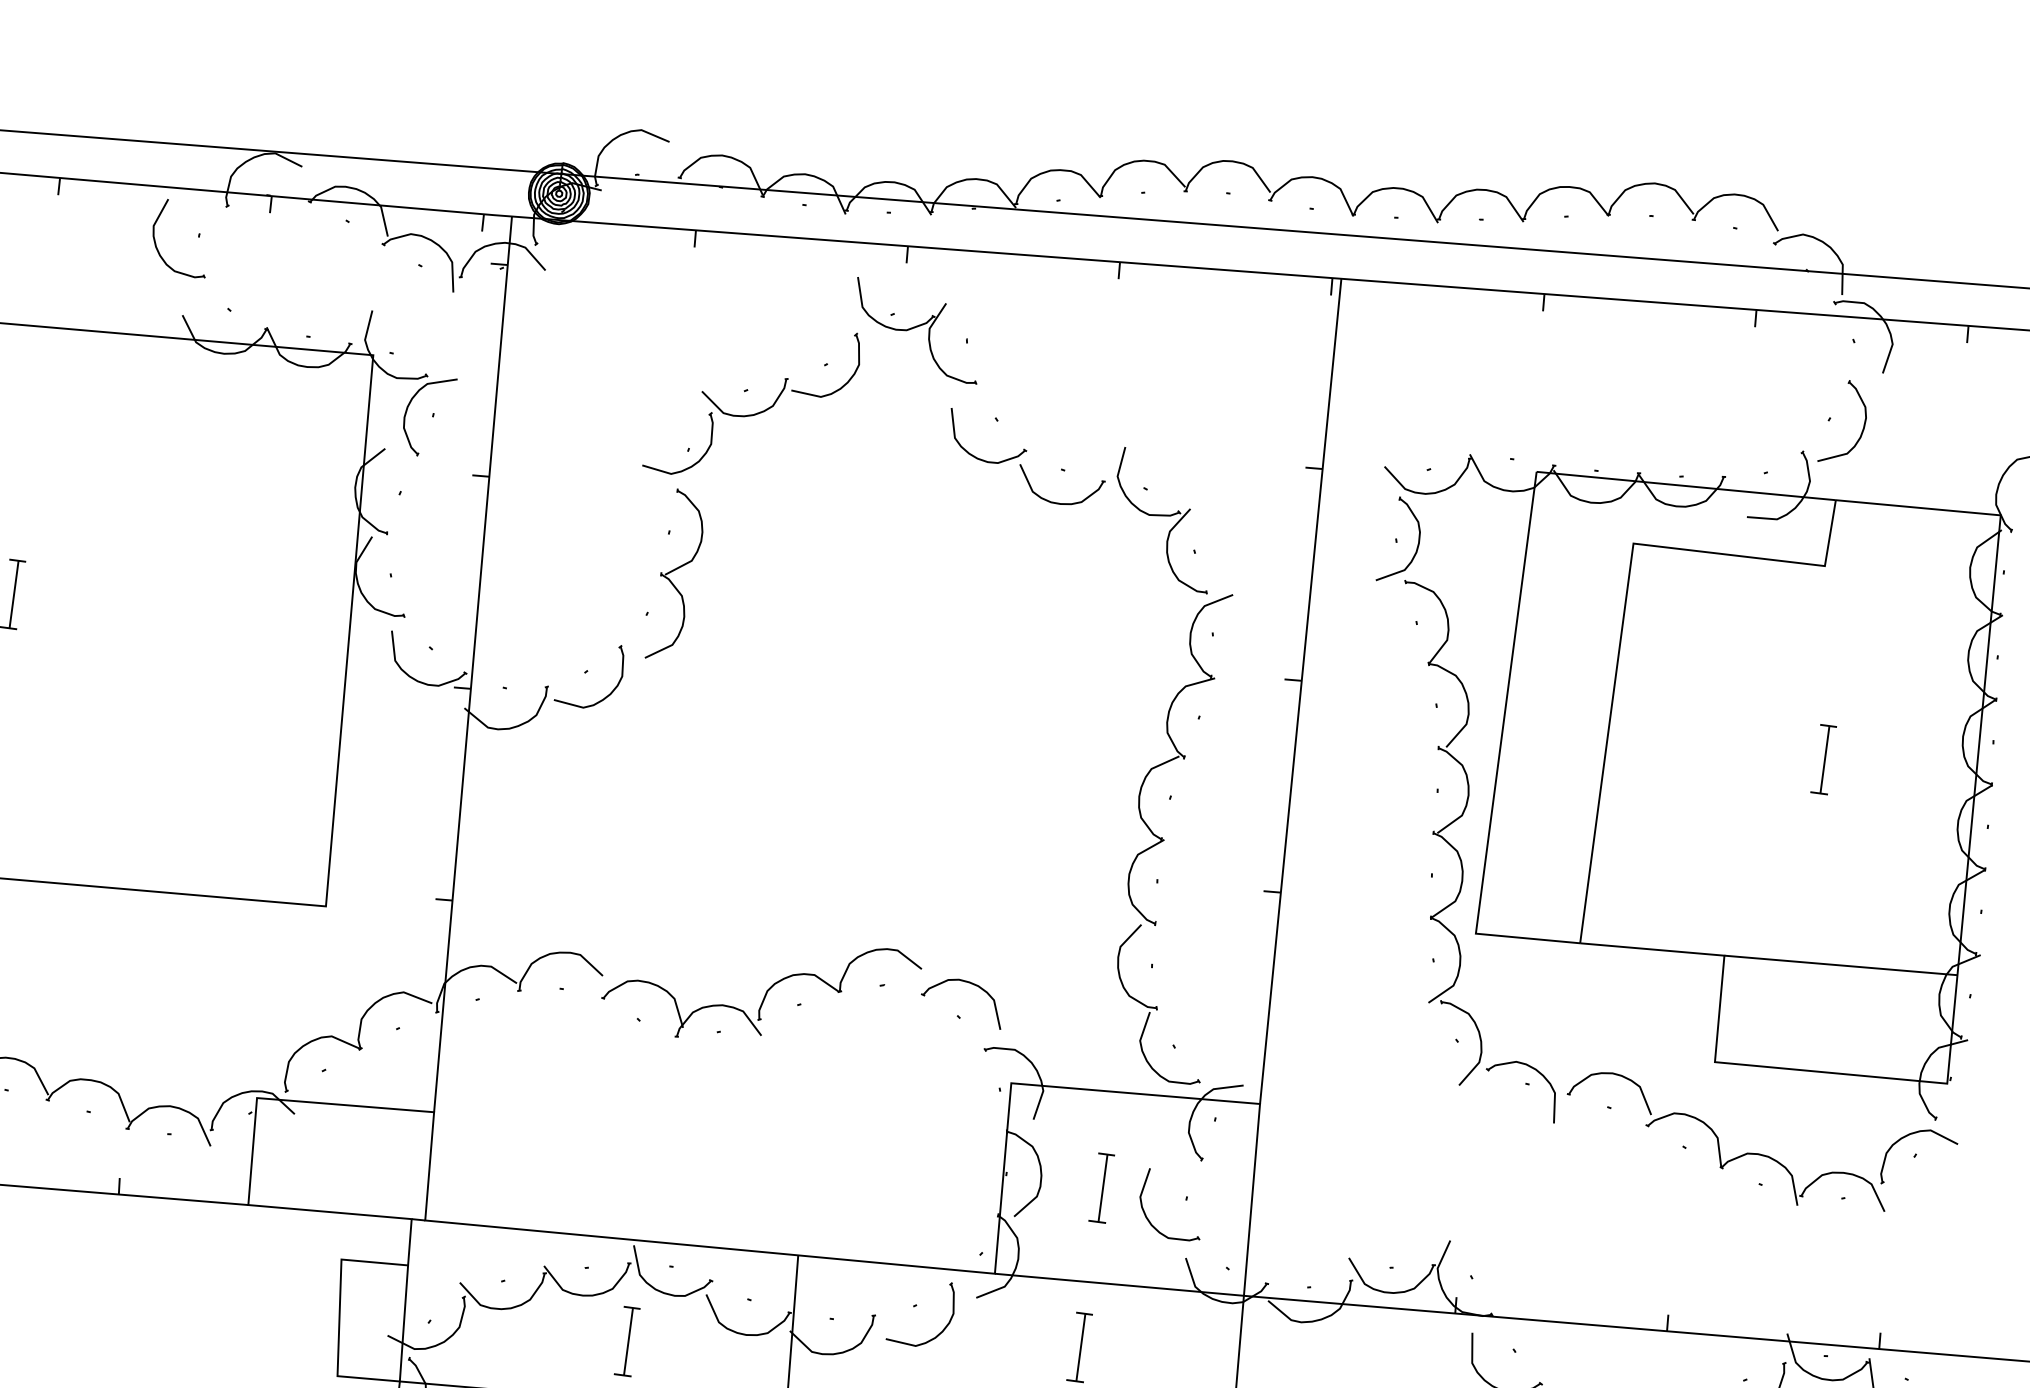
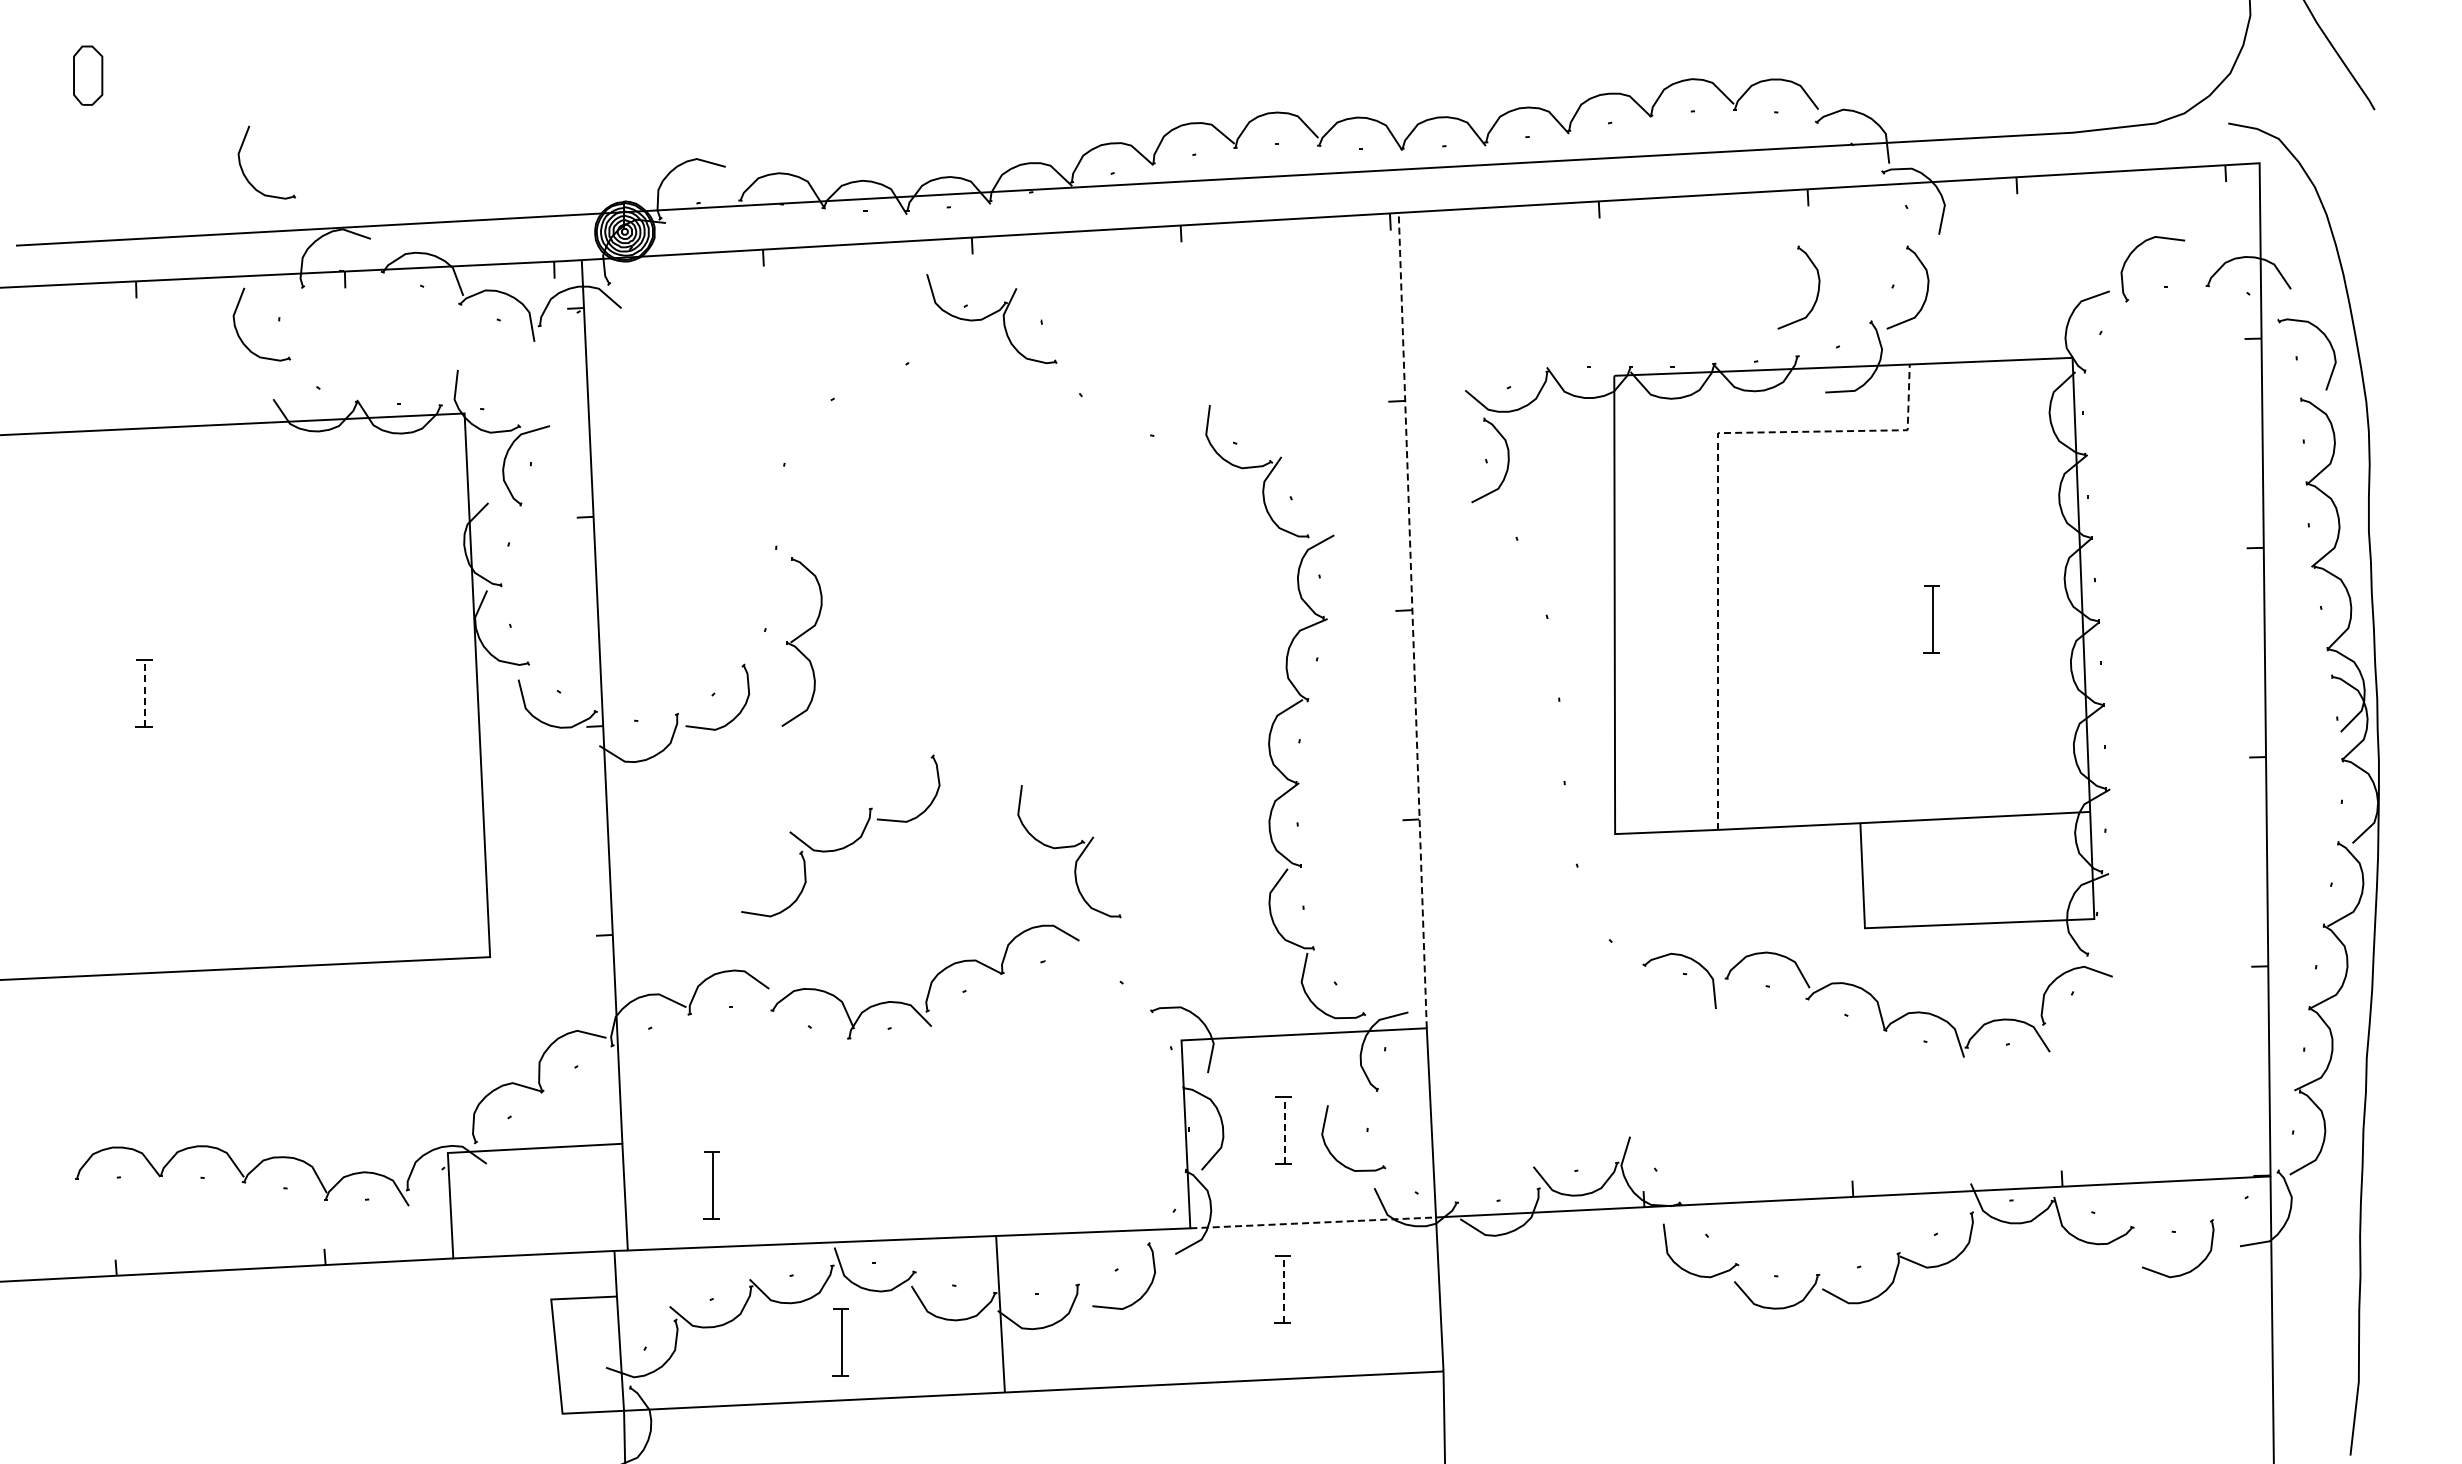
part: (183, 80) -> (243, 170), added
part: (757, 412) -> (846, 845), moved
part: (1752, 413) -> (1817, 290), added
part: (1025, 458) -> (1114, 429), removed
part: (676, 575) -> (801, 641), moved
line: (14, 594) -> (145, 693), solid -> dashed
line: (1624, 613) -> (1718, 502), solid -> dashed
line: (1300, 691) -> (1412, 620), solid -> dashed
part: (1440, 833) -> (1567, 741), removed
part: (923, 877) -> (1069, 851), added
part: (967, 983) -> (1125, 948), removed
part: (518, 1166) -> (711, 1185), added
line: (1102, 1187) -> (1284, 1130), solid -> dashed
line: (1119, 1284) -> (1313, 1222), solid -> dashed
line: (1080, 1346) -> (1283, 1288), solid -> dashed

